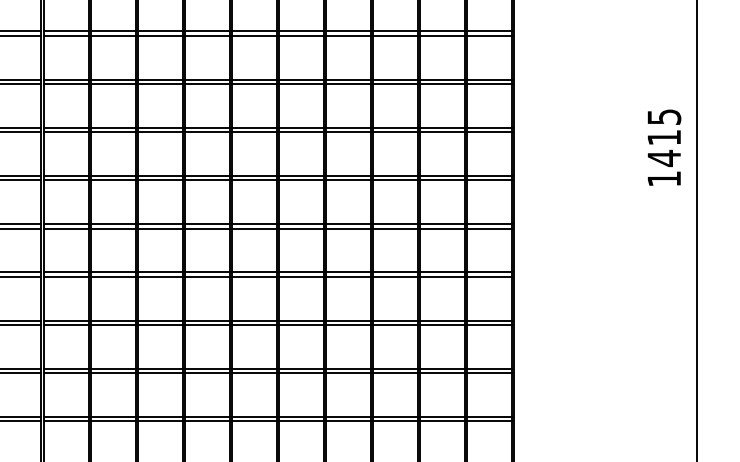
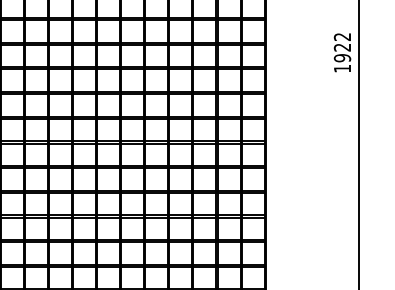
text: (664, 137) -> (342, 47), 1415 -> 1922

